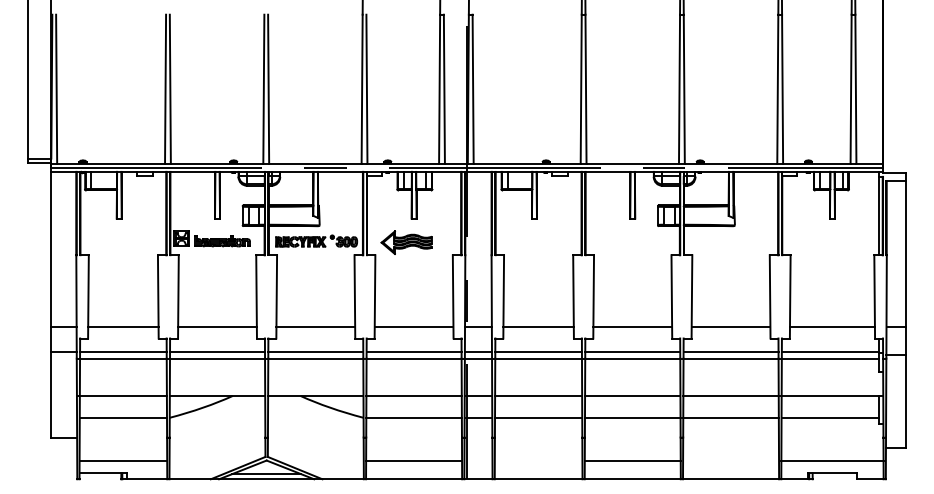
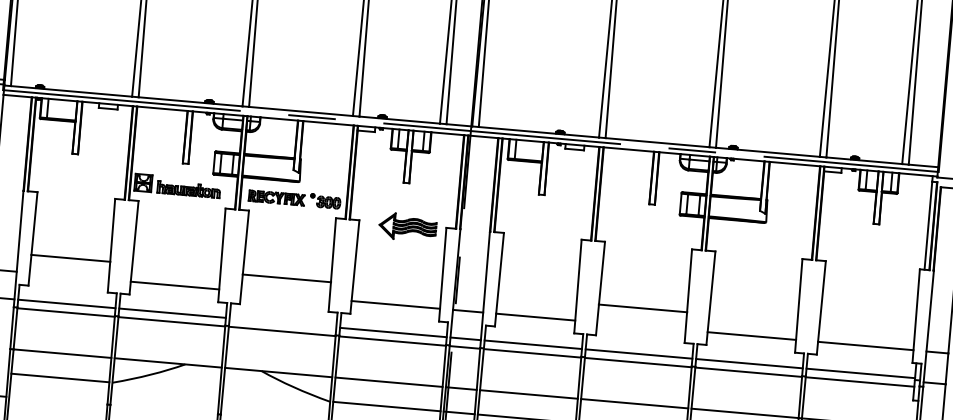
part: (406, 242) -> (407, 227), moved
line: (123, 327) -> (70, 258), moved
line: (315, 327) -> (286, 278), moved
line: (632, 327) -> (642, 308), moved
line: (315, 351) -> (282, 322), removed

